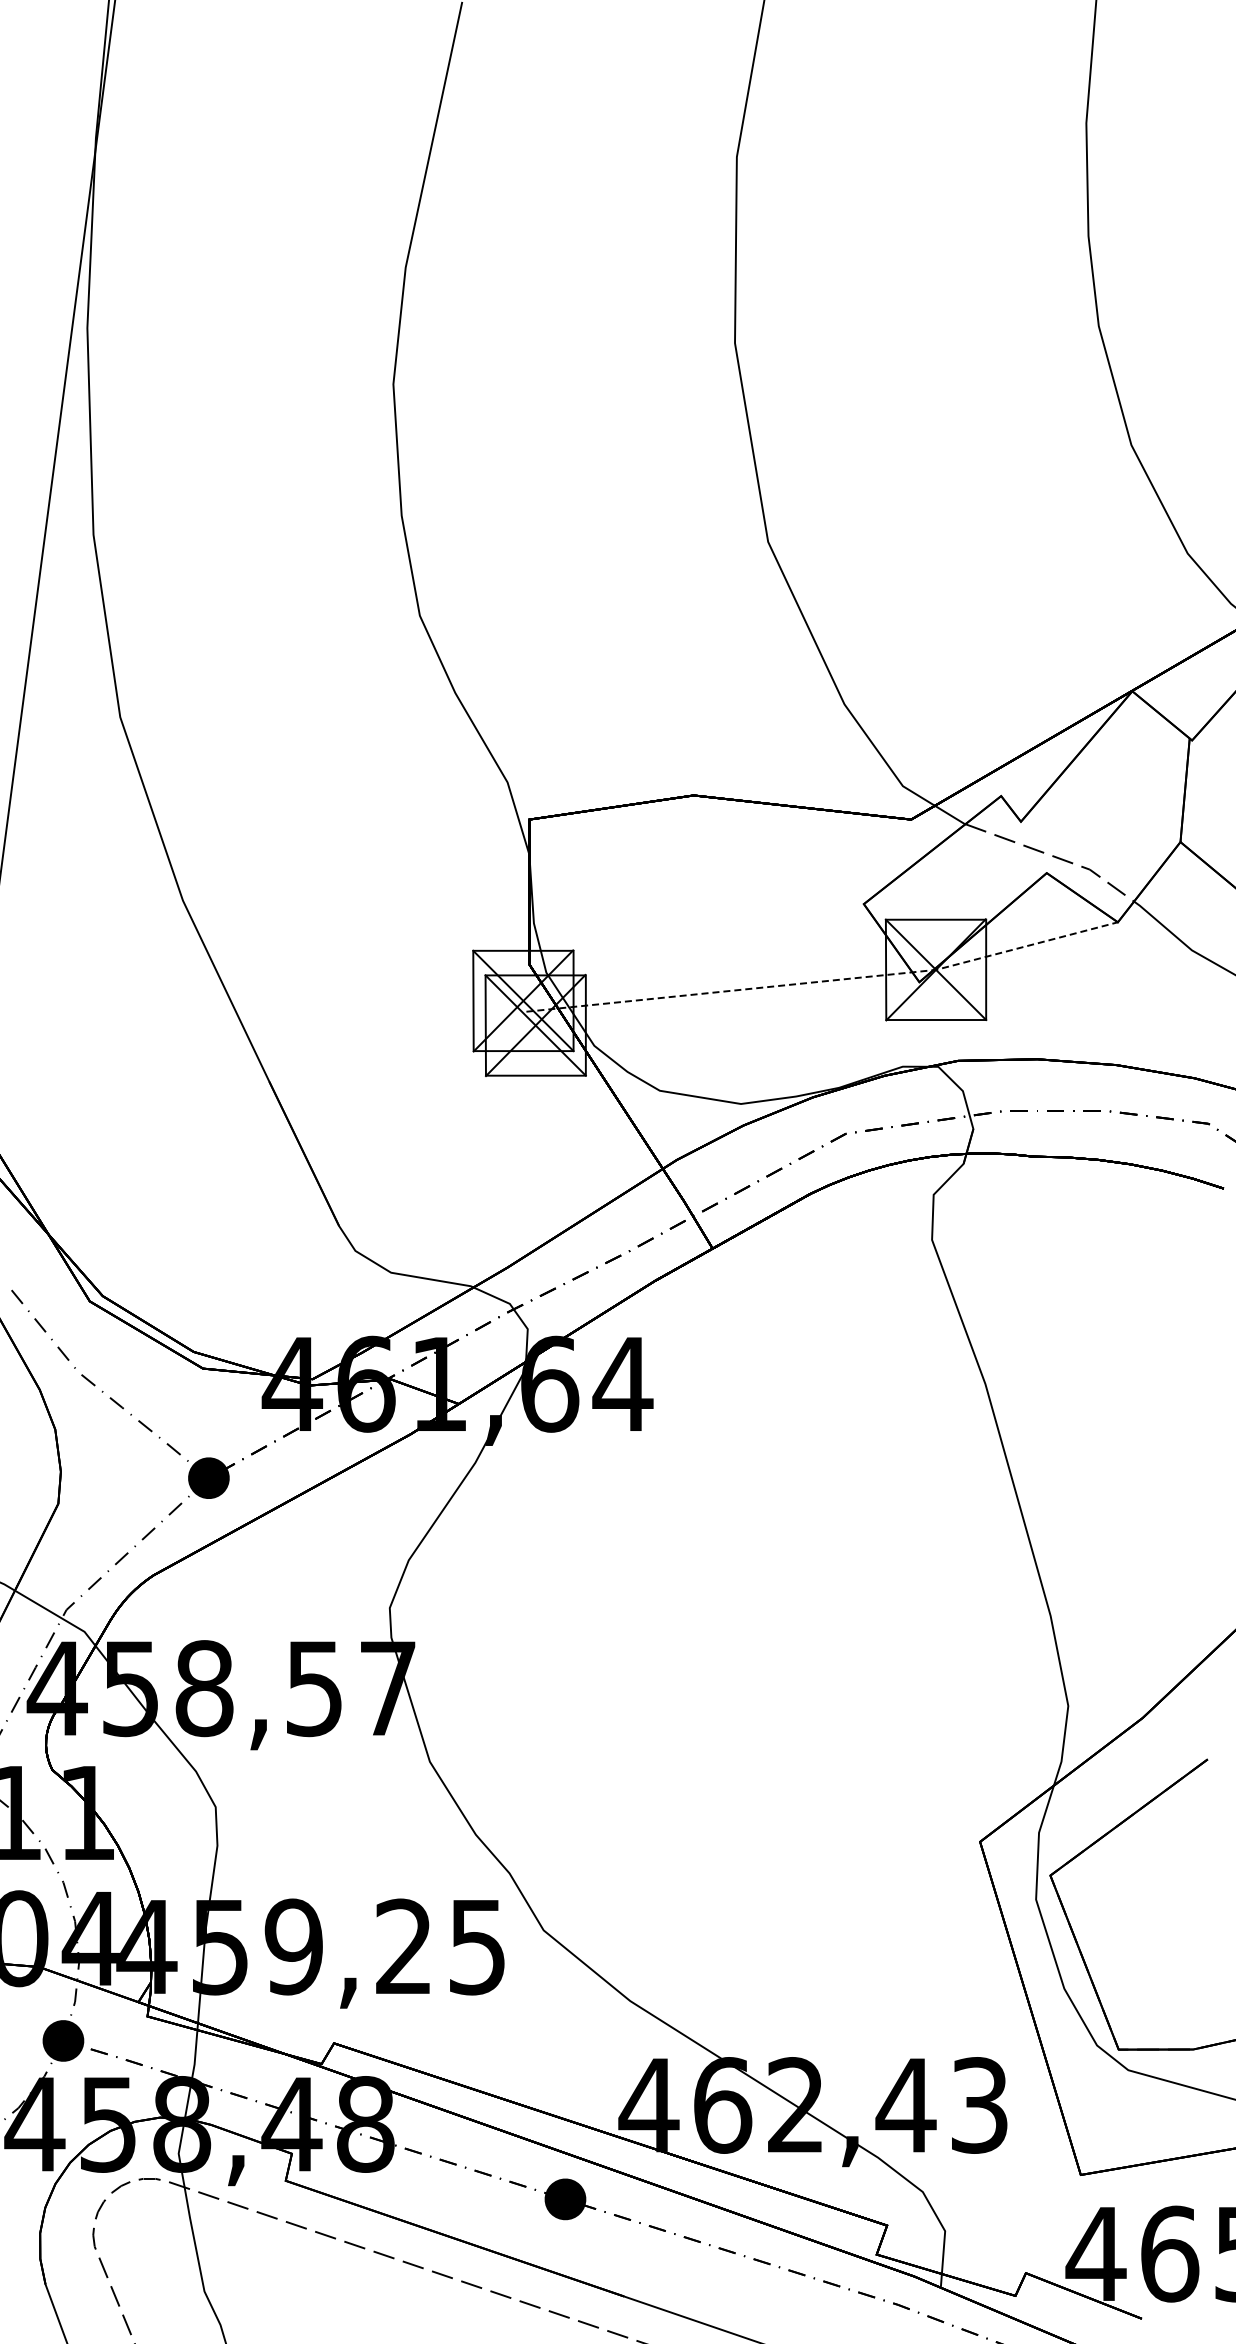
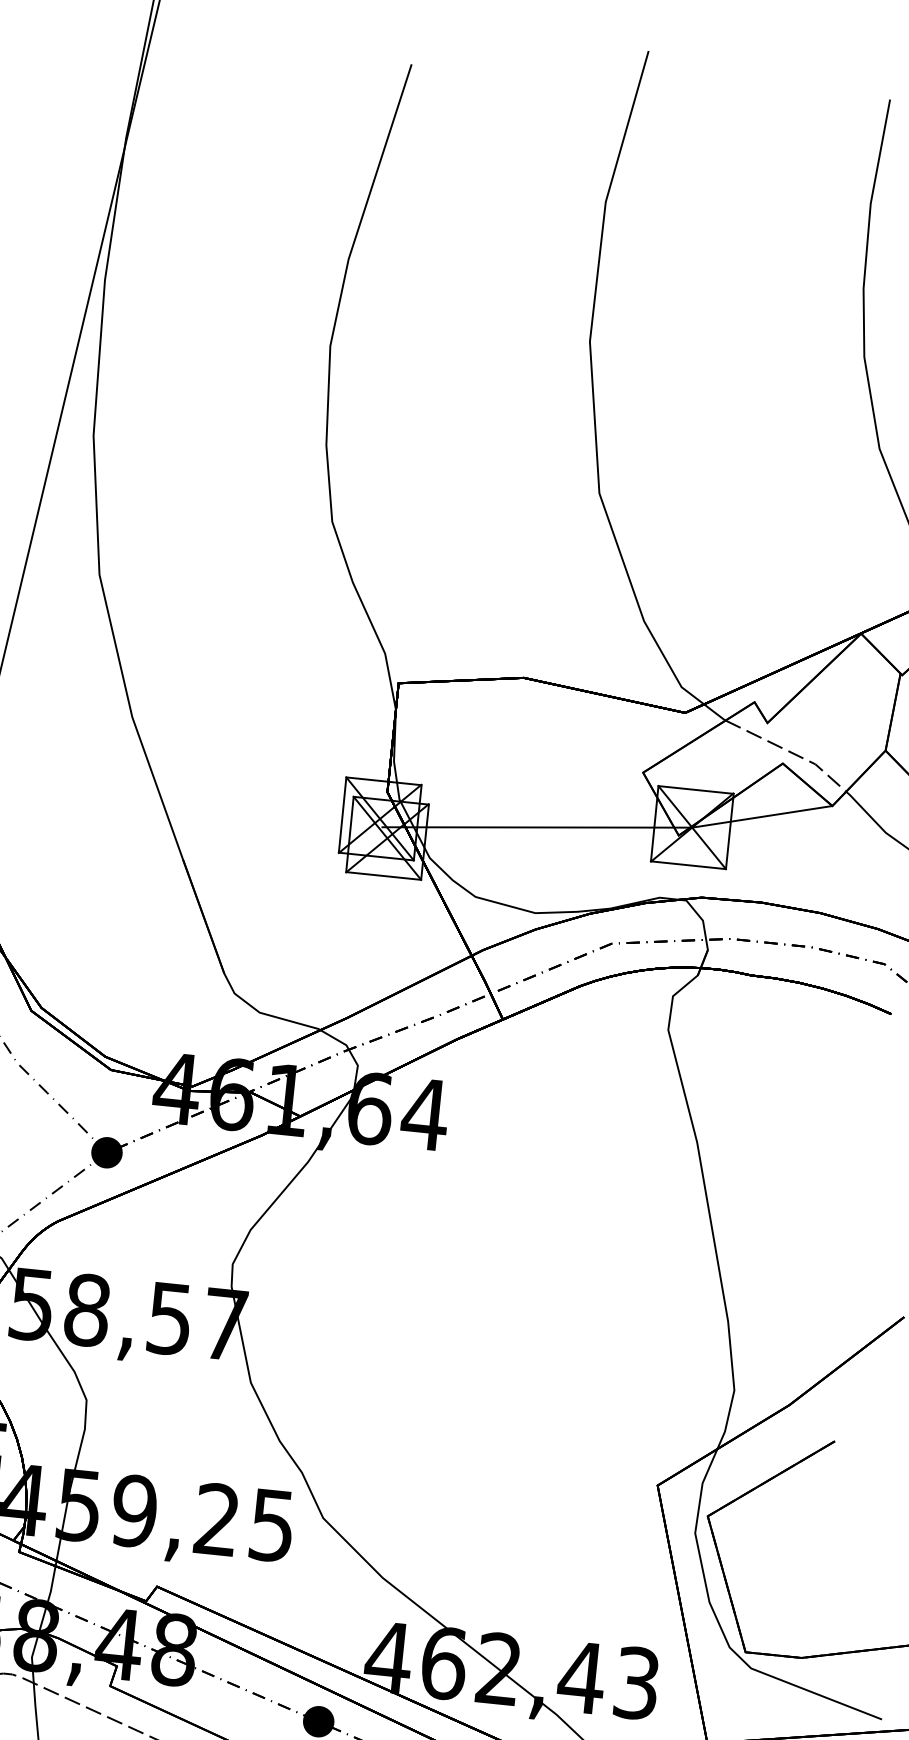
line: (825, 981) -> (608, 827), dashed -> solid

